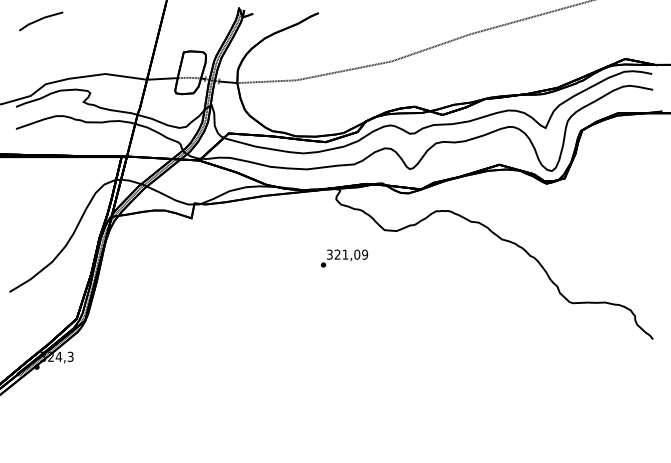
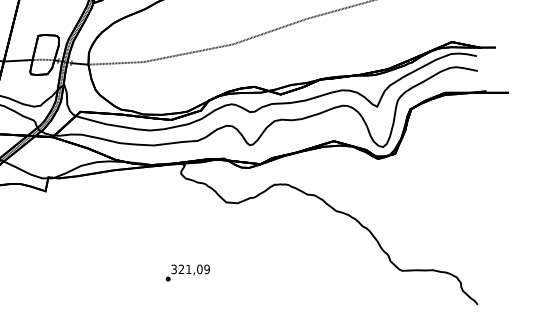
text: (344, 258) -> (187, 272), moved

